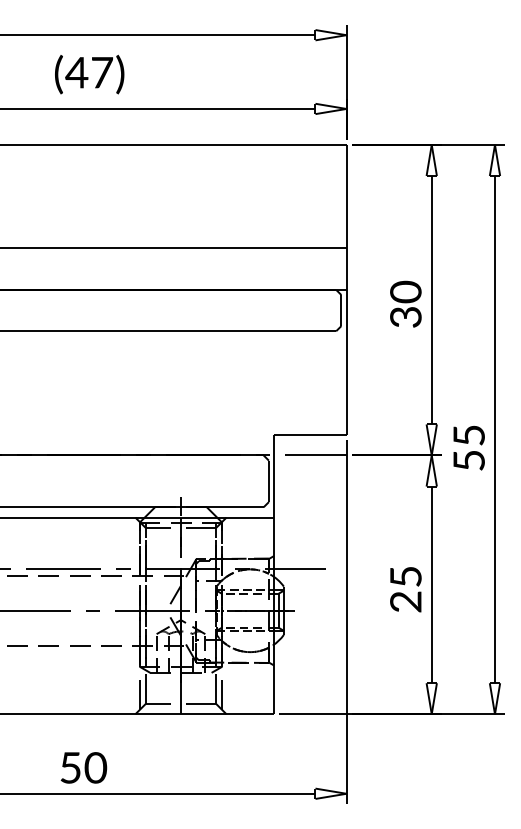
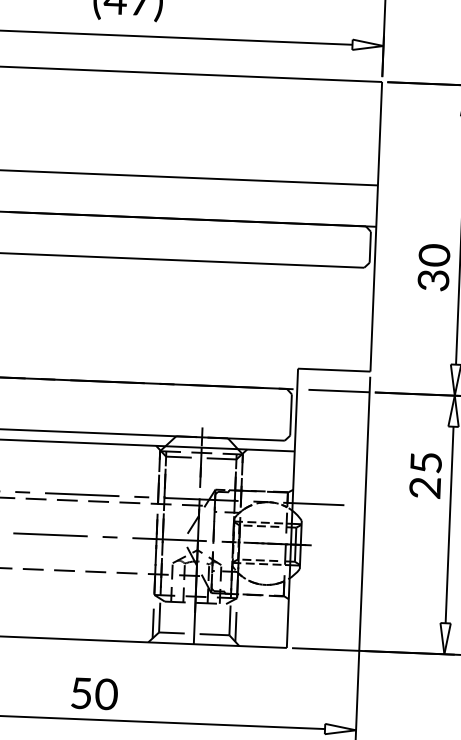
text: (405, 303) -> (433, 266), moved
text: (405, 589) -> (425, 475), moved

